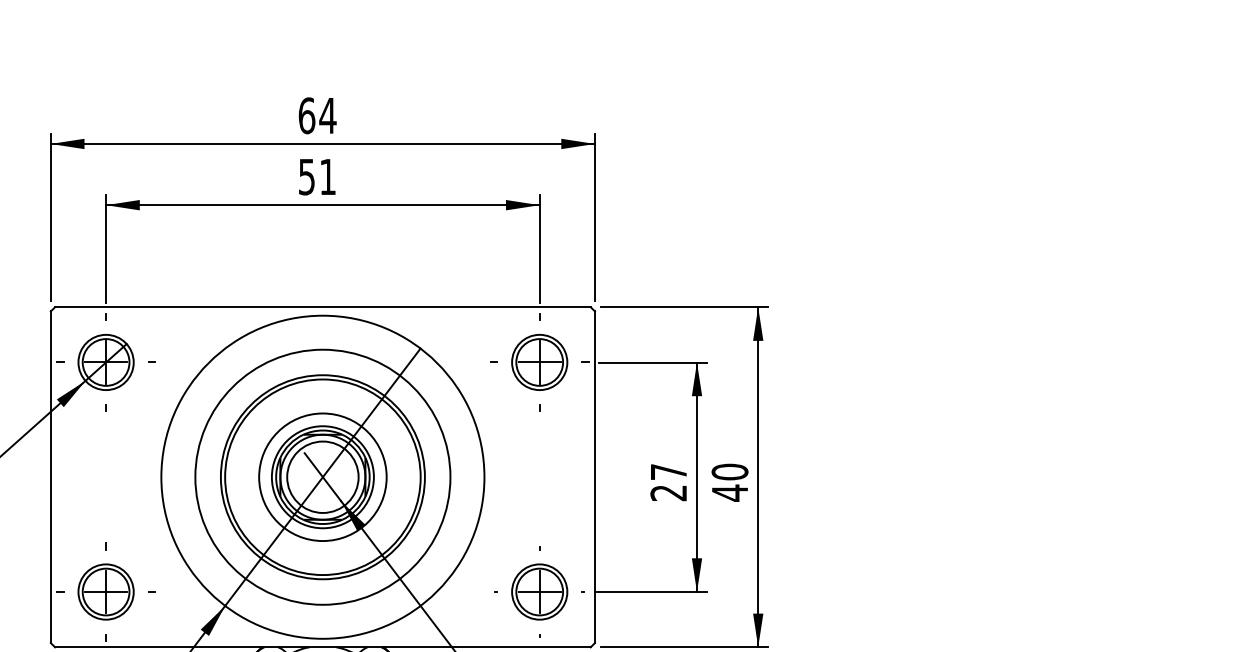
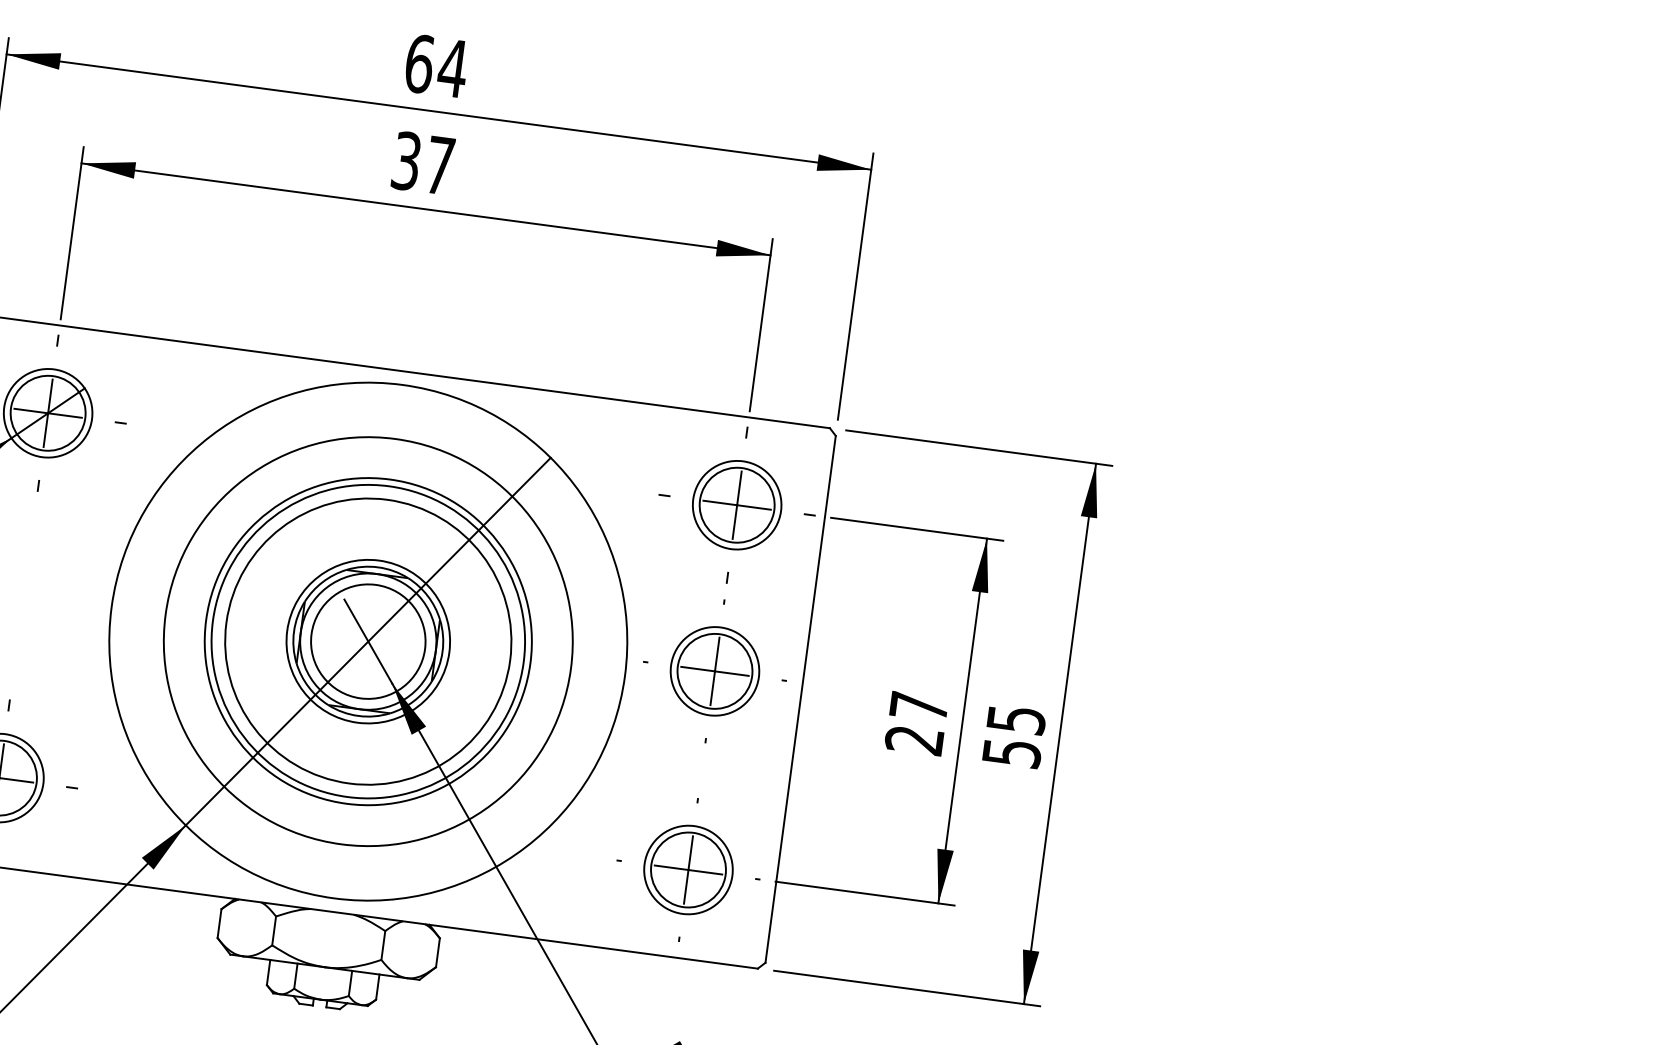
text: (317, 176) -> (423, 162), 51 -> 37
part: (539, 466) -> (714, 670), added
circle: (322, 477) -> (367, 641), size x1.4
text: (729, 482) -> (1013, 736), 40 -> 55

